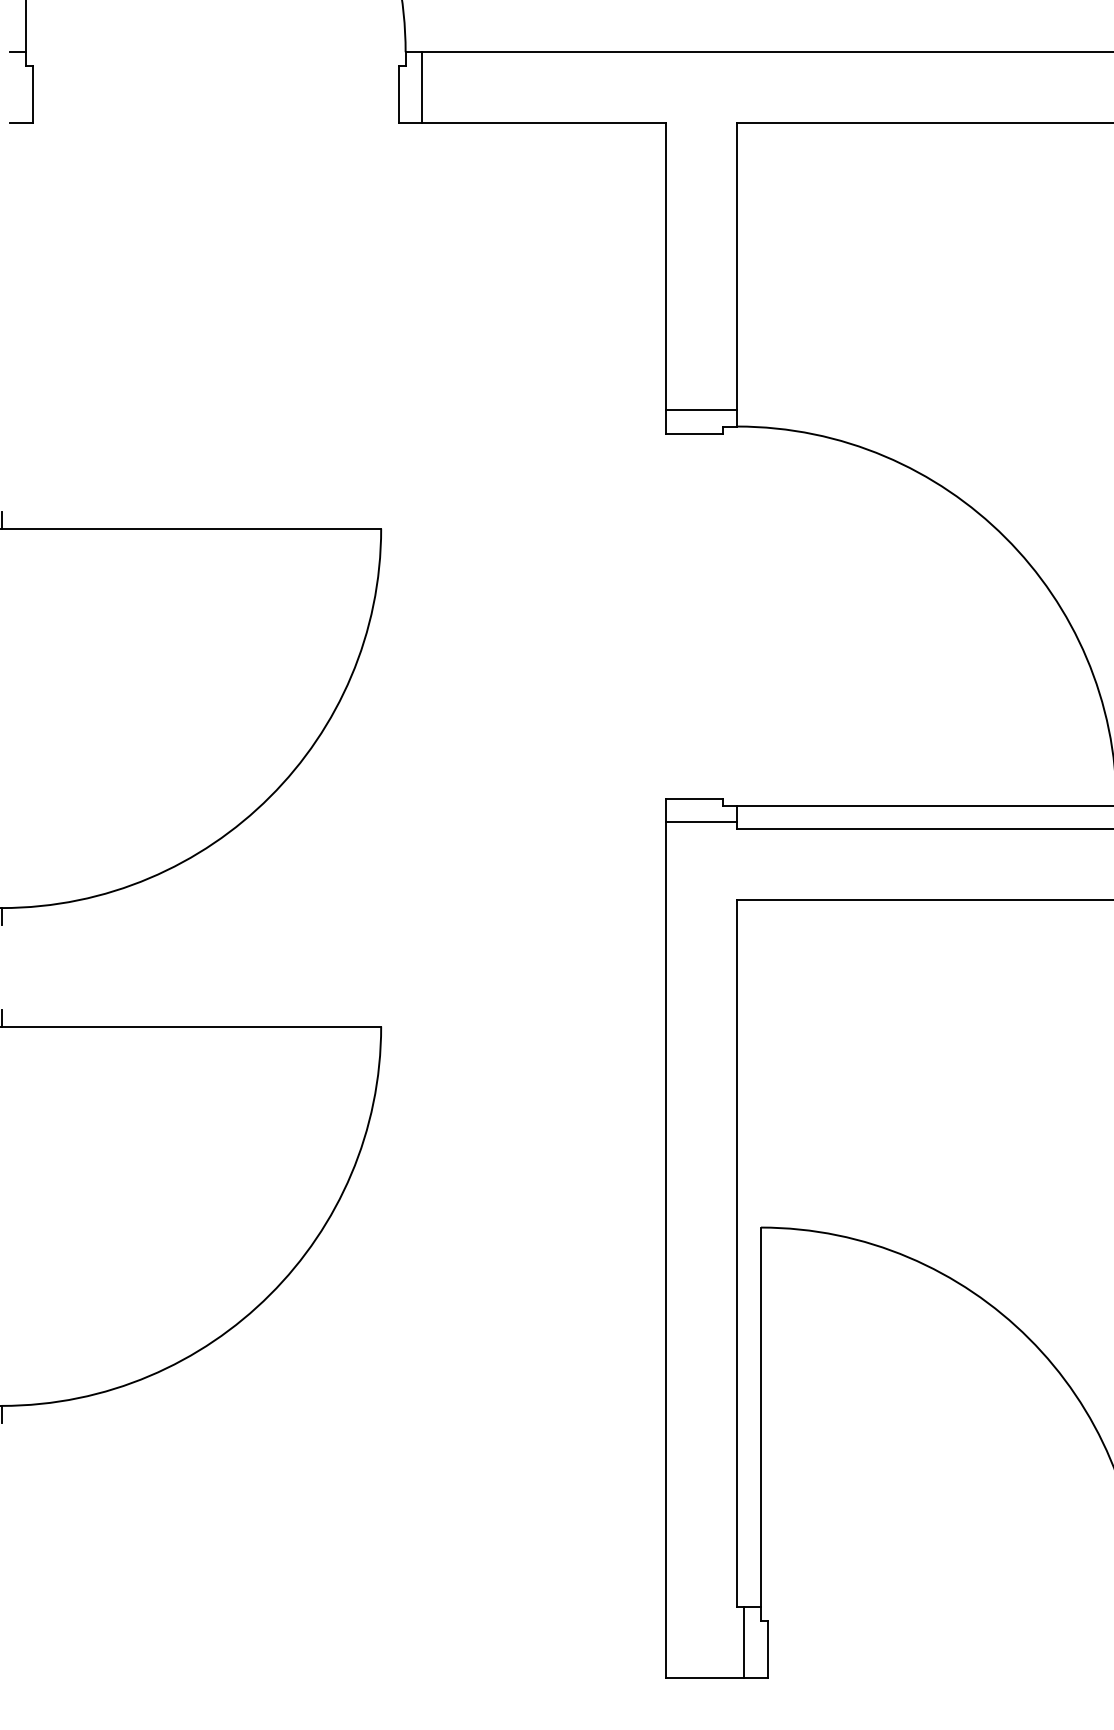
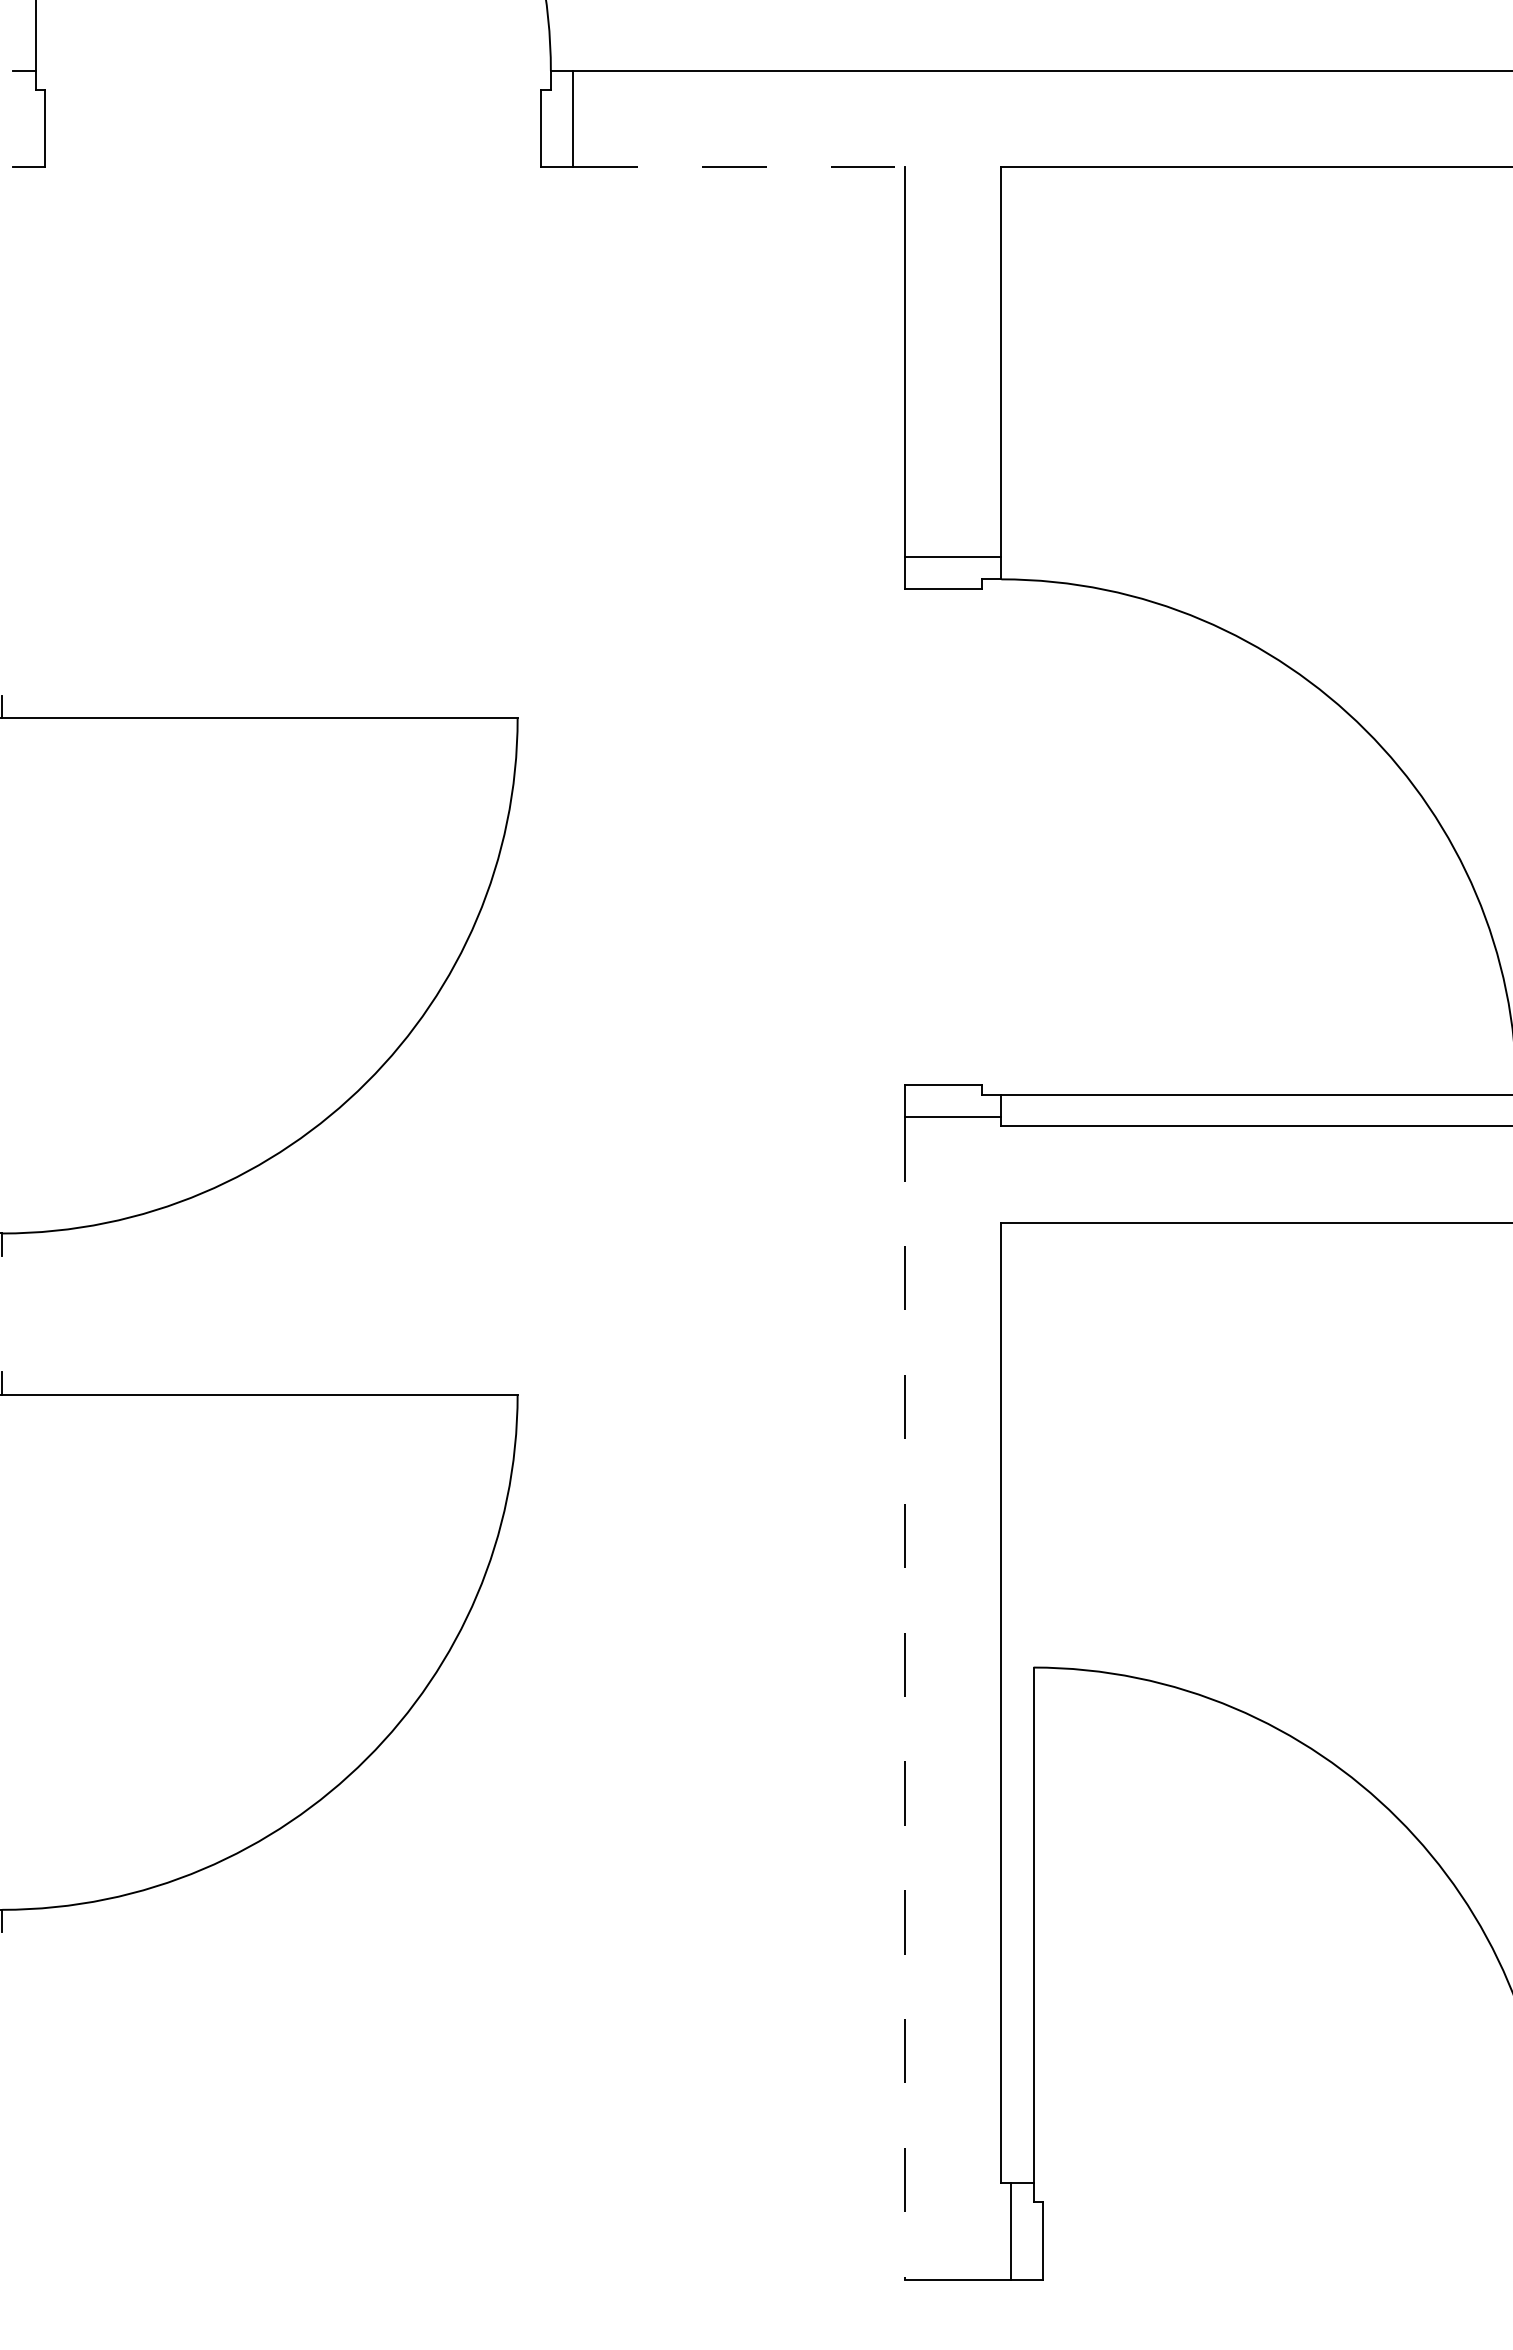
line: (544, 123) -> (739, 167), solid -> dashed
line: (665, 1250) -> (904, 1698), solid -> dashed

